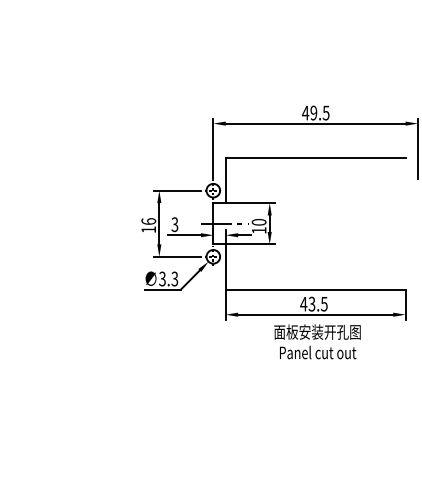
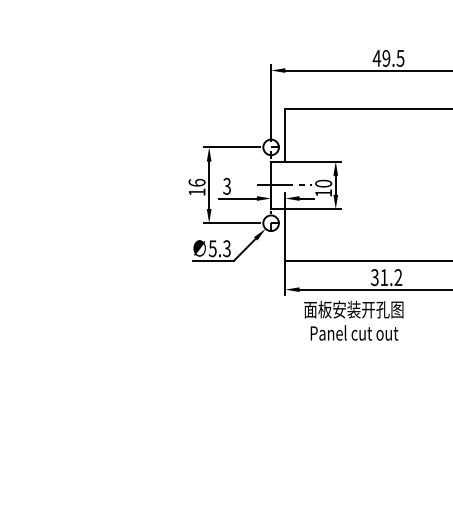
text: (162, 278) -> (212, 248), 3.3 -> 5.3
text: (313, 303) -> (385, 276), 43.5 -> 31.2
text: (317, 341) -> (353, 320), moved

